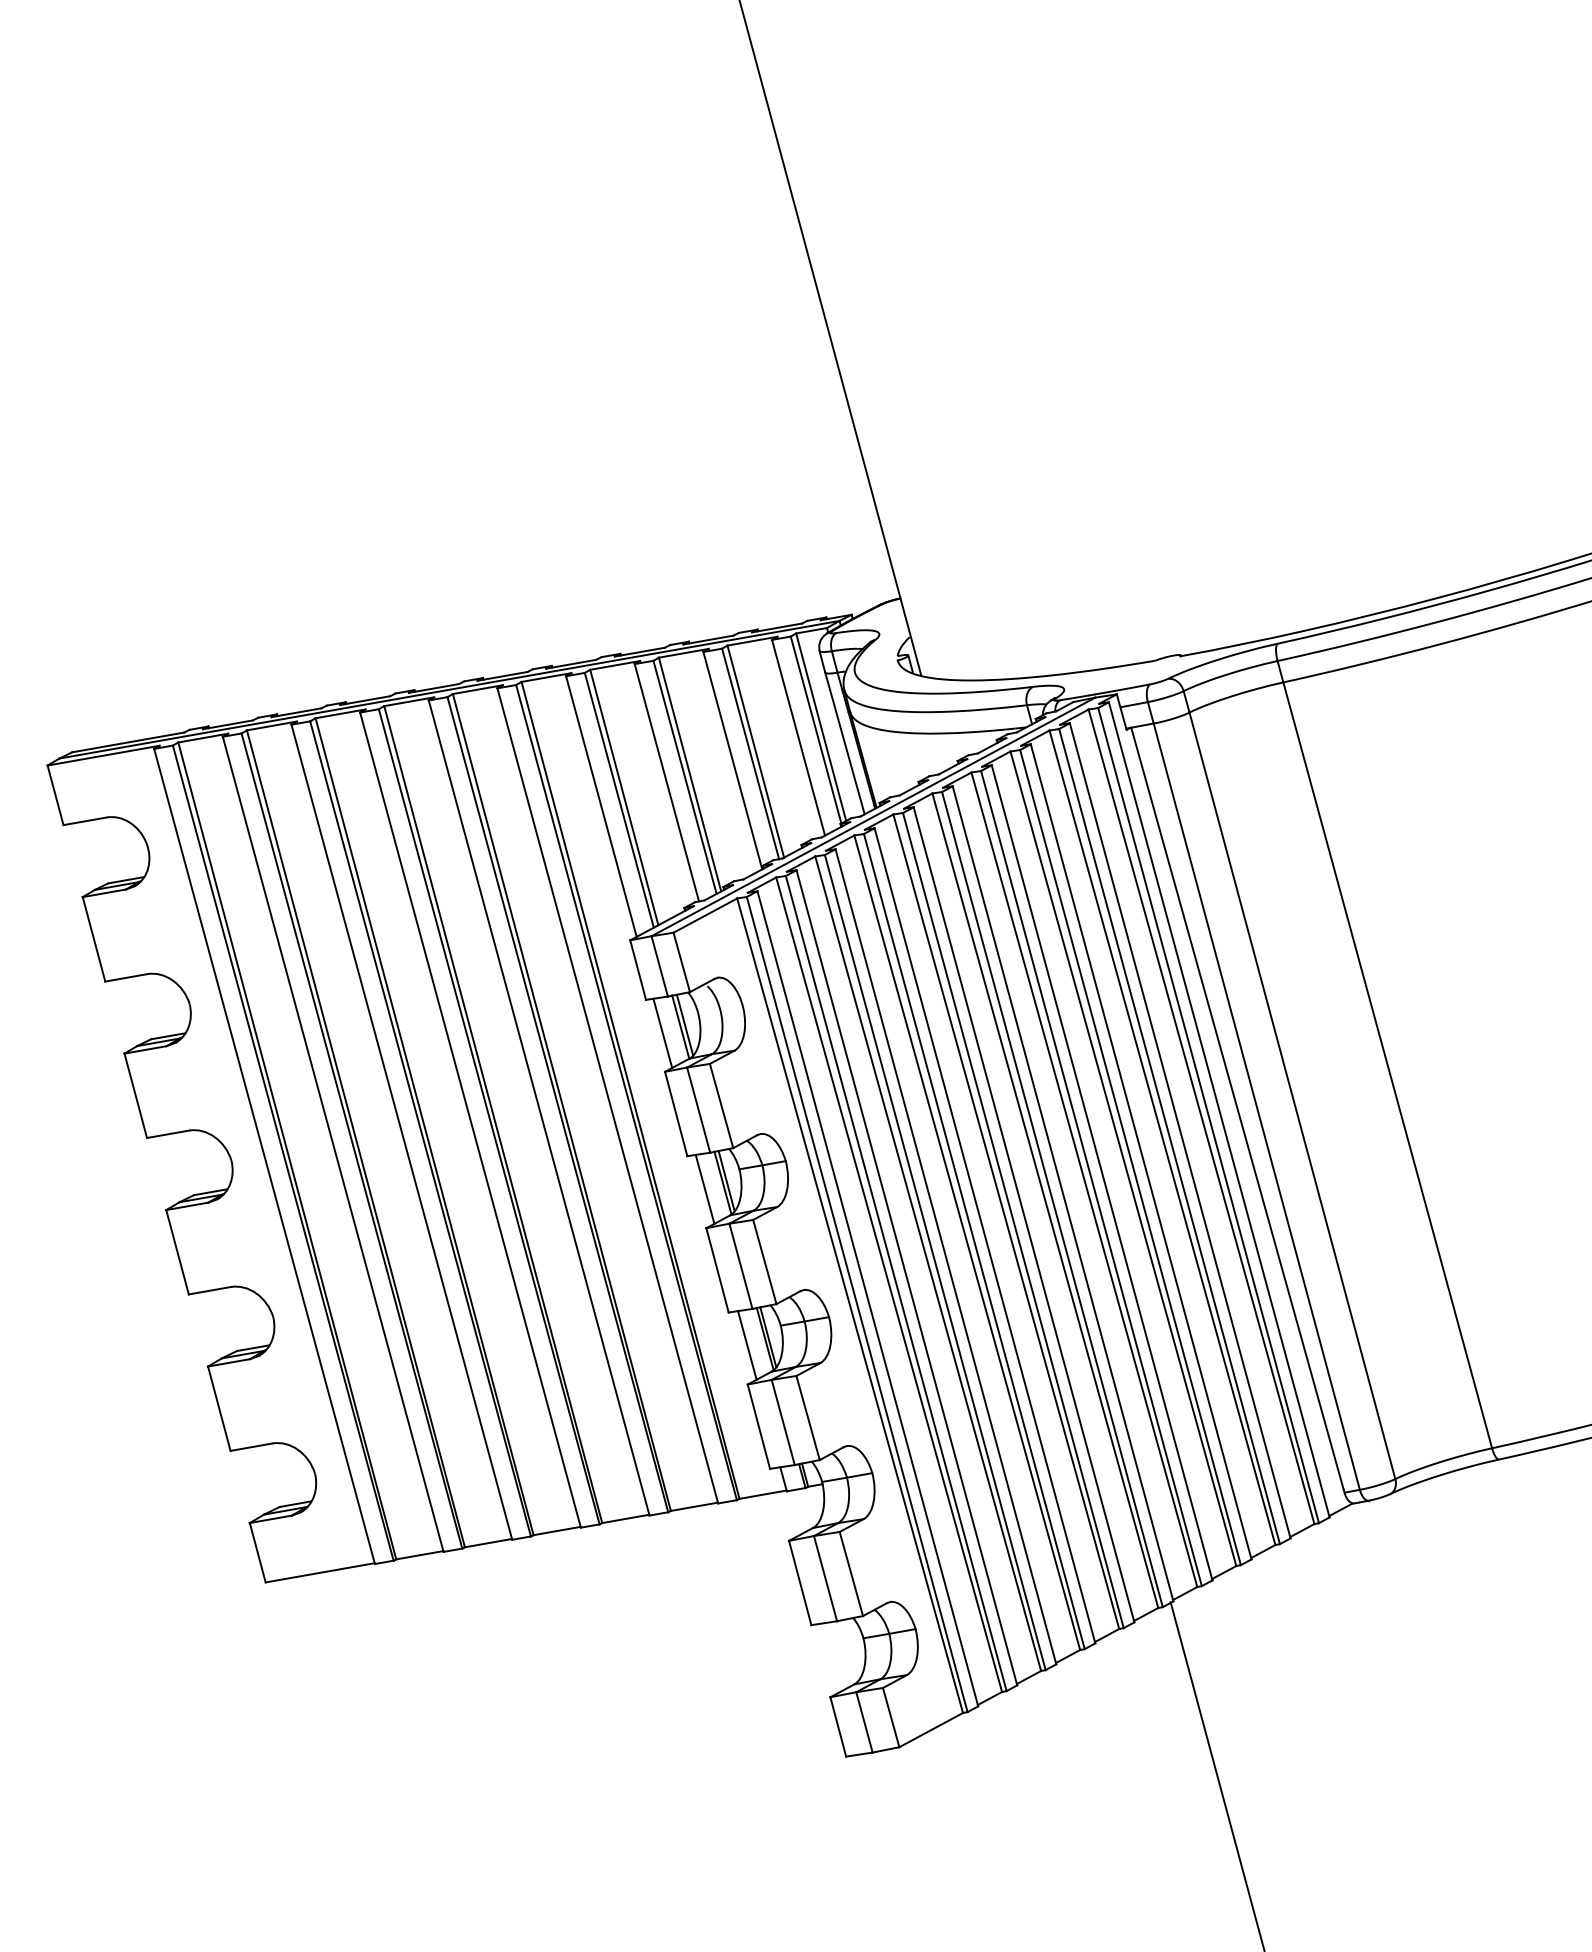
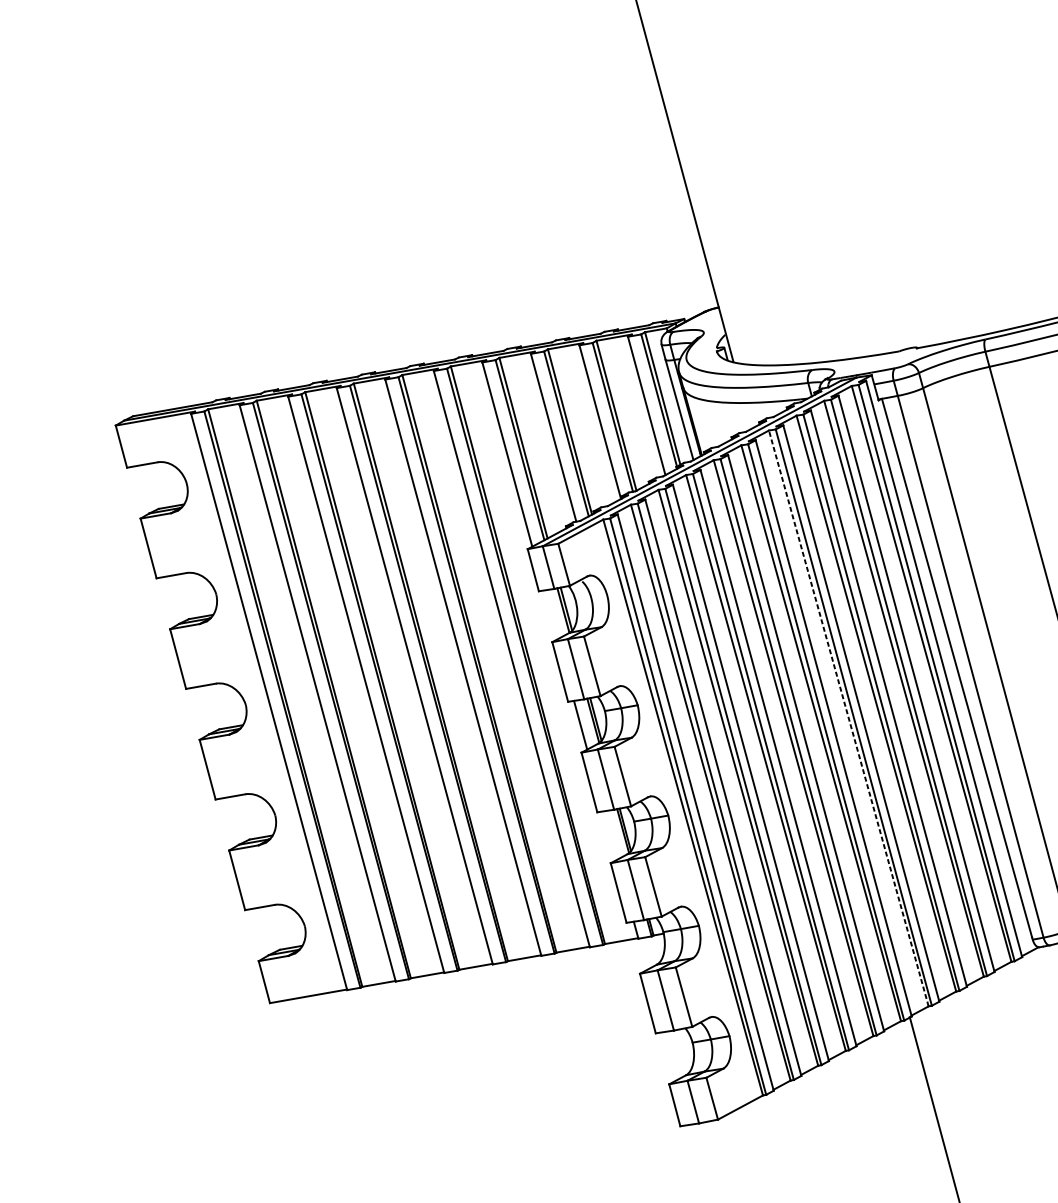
line: (662, 1032) -> (550, 614), removed
line: (1084, 1179) -> (848, 718), solid -> dashed
line: (747, 1345) -> (610, 835), removed

